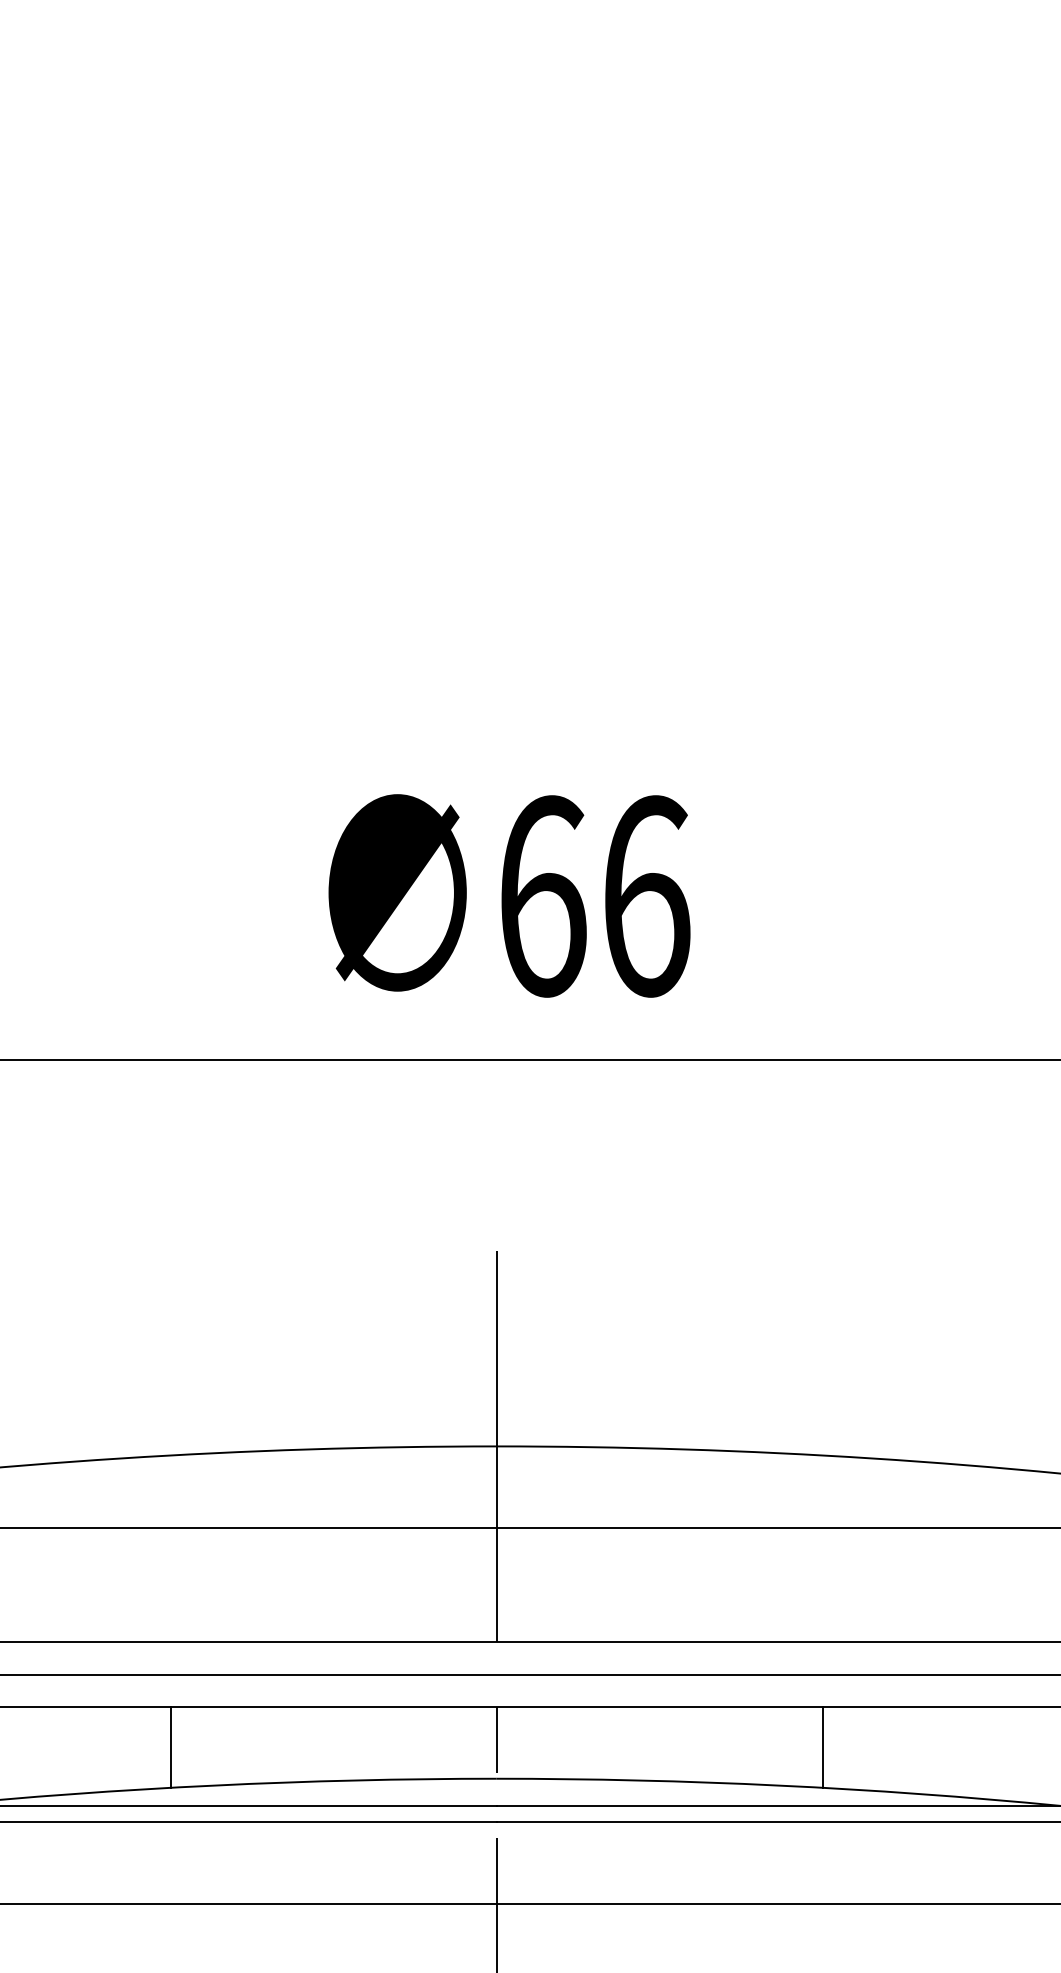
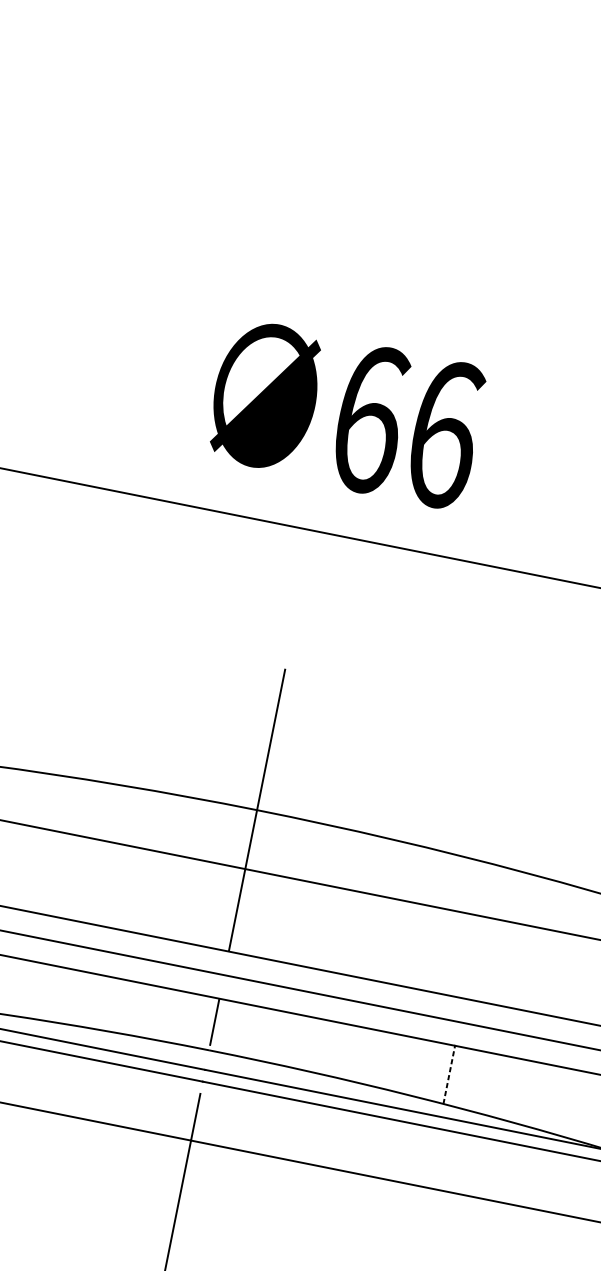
line: (822, 1747) -> (449, 1074), solid -> dashed

